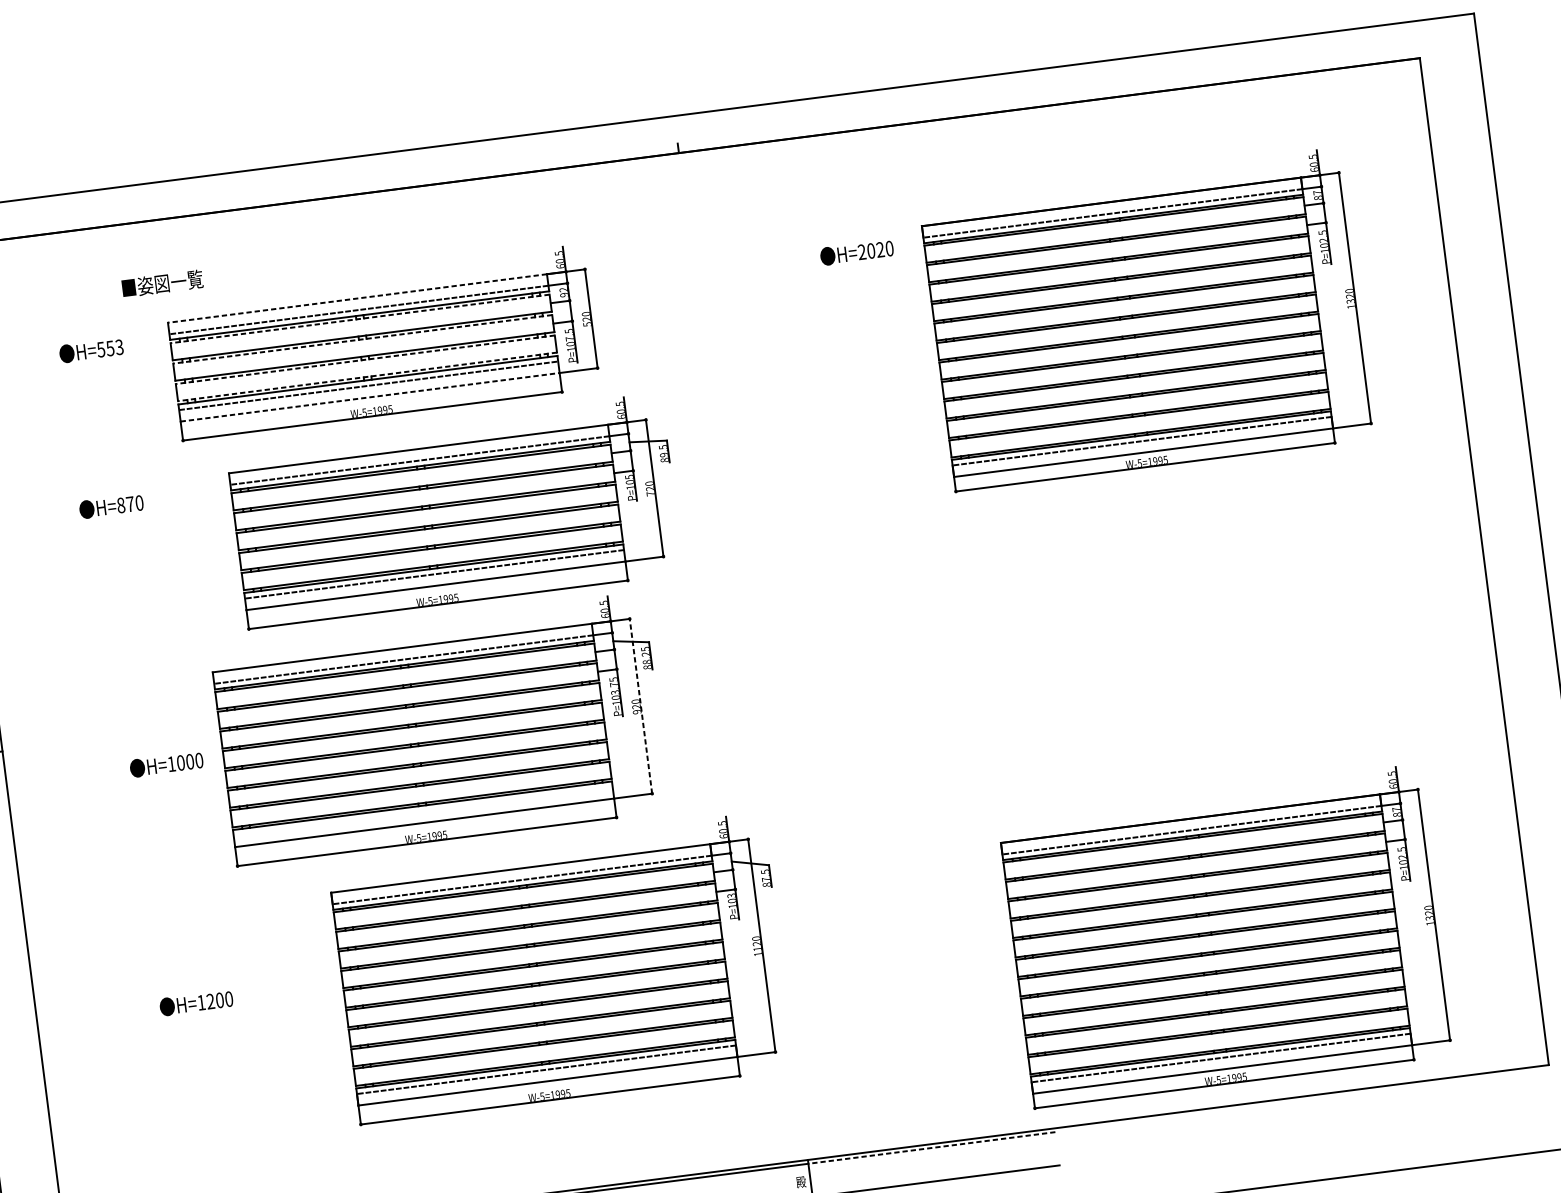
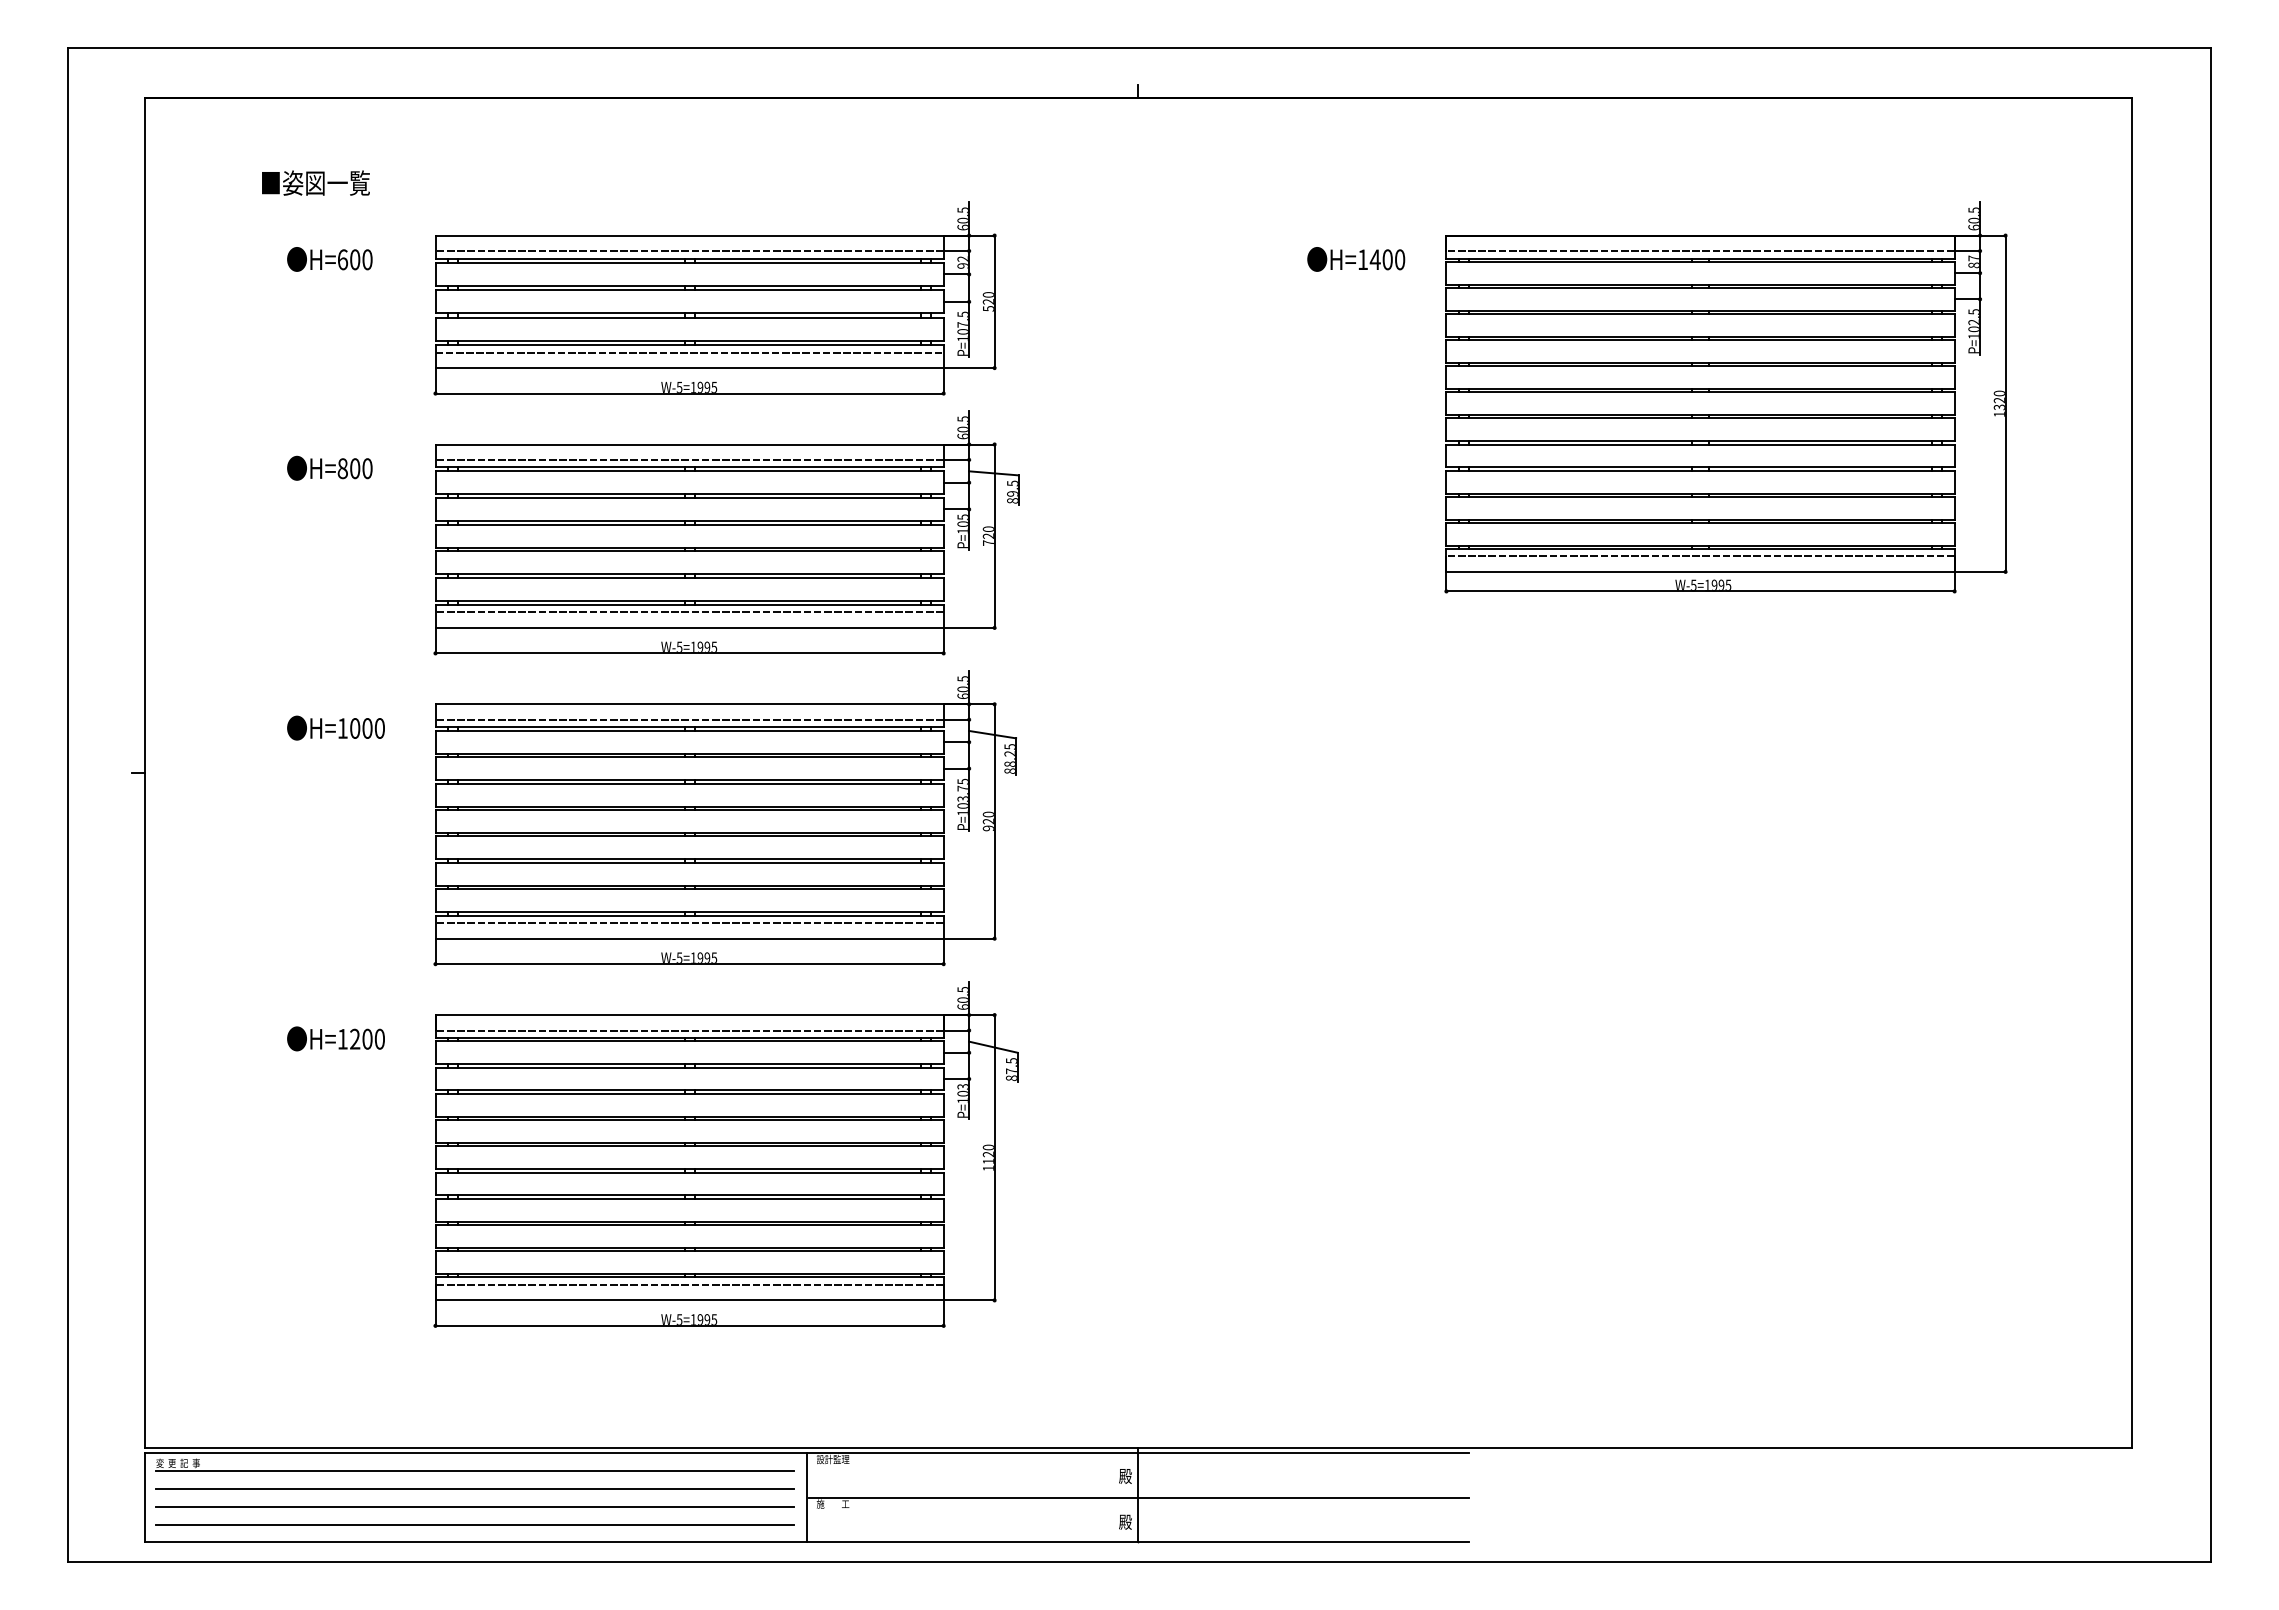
text: (871, 250) -> (1375, 259), H=2020 -> H=1400
text: (162, 283) -> (315, 182), moved
line: (357, 298) -> (689, 235), dashed -> solid
line: (360, 319) -> (689, 263), dashed -> solid
line: (362, 339) -> (689, 290), dashed -> solid
text: (109, 348) -> (354, 259), H=553 -> H=600
line: (365, 359) -> (689, 317), dashed -> solid
line: (367, 376) -> (689, 340), dashed -> solid
line: (370, 397) -> (690, 368), dashed -> solid
text: (130, 504) -> (355, 468), H=870 -> H=800
part: (454, 511) -> (726, 532), moved
line: (640, 706) -> (994, 821), dashed -> solid
text: (166, 764) -> (335, 727), moved
line: (423, 811) -> (689, 923), added
part: (1224, 937) -> (1725, 1224), removed
part: (560, 969) -> (725, 1154), moved
text: (195, 1002) -> (335, 1038), moved
line: (931, 1148) -> (1303, 1453), dashed -> solid

